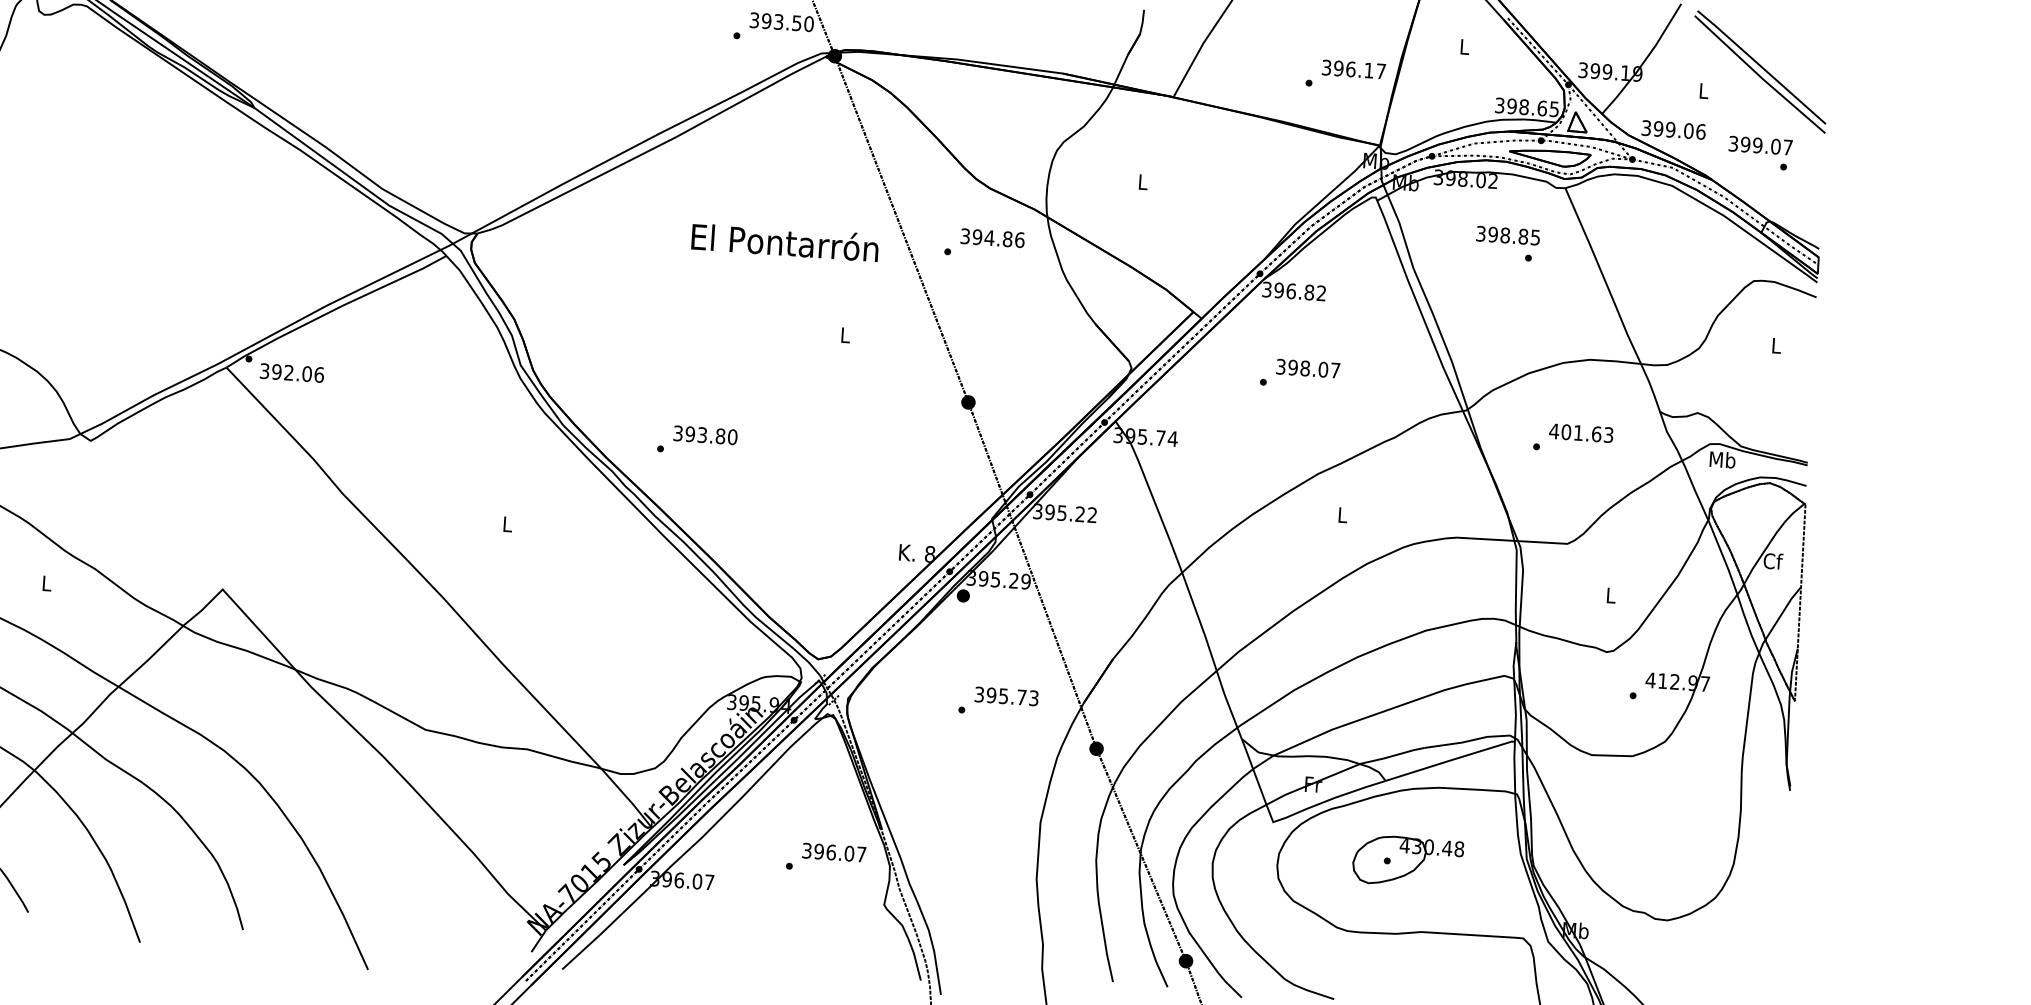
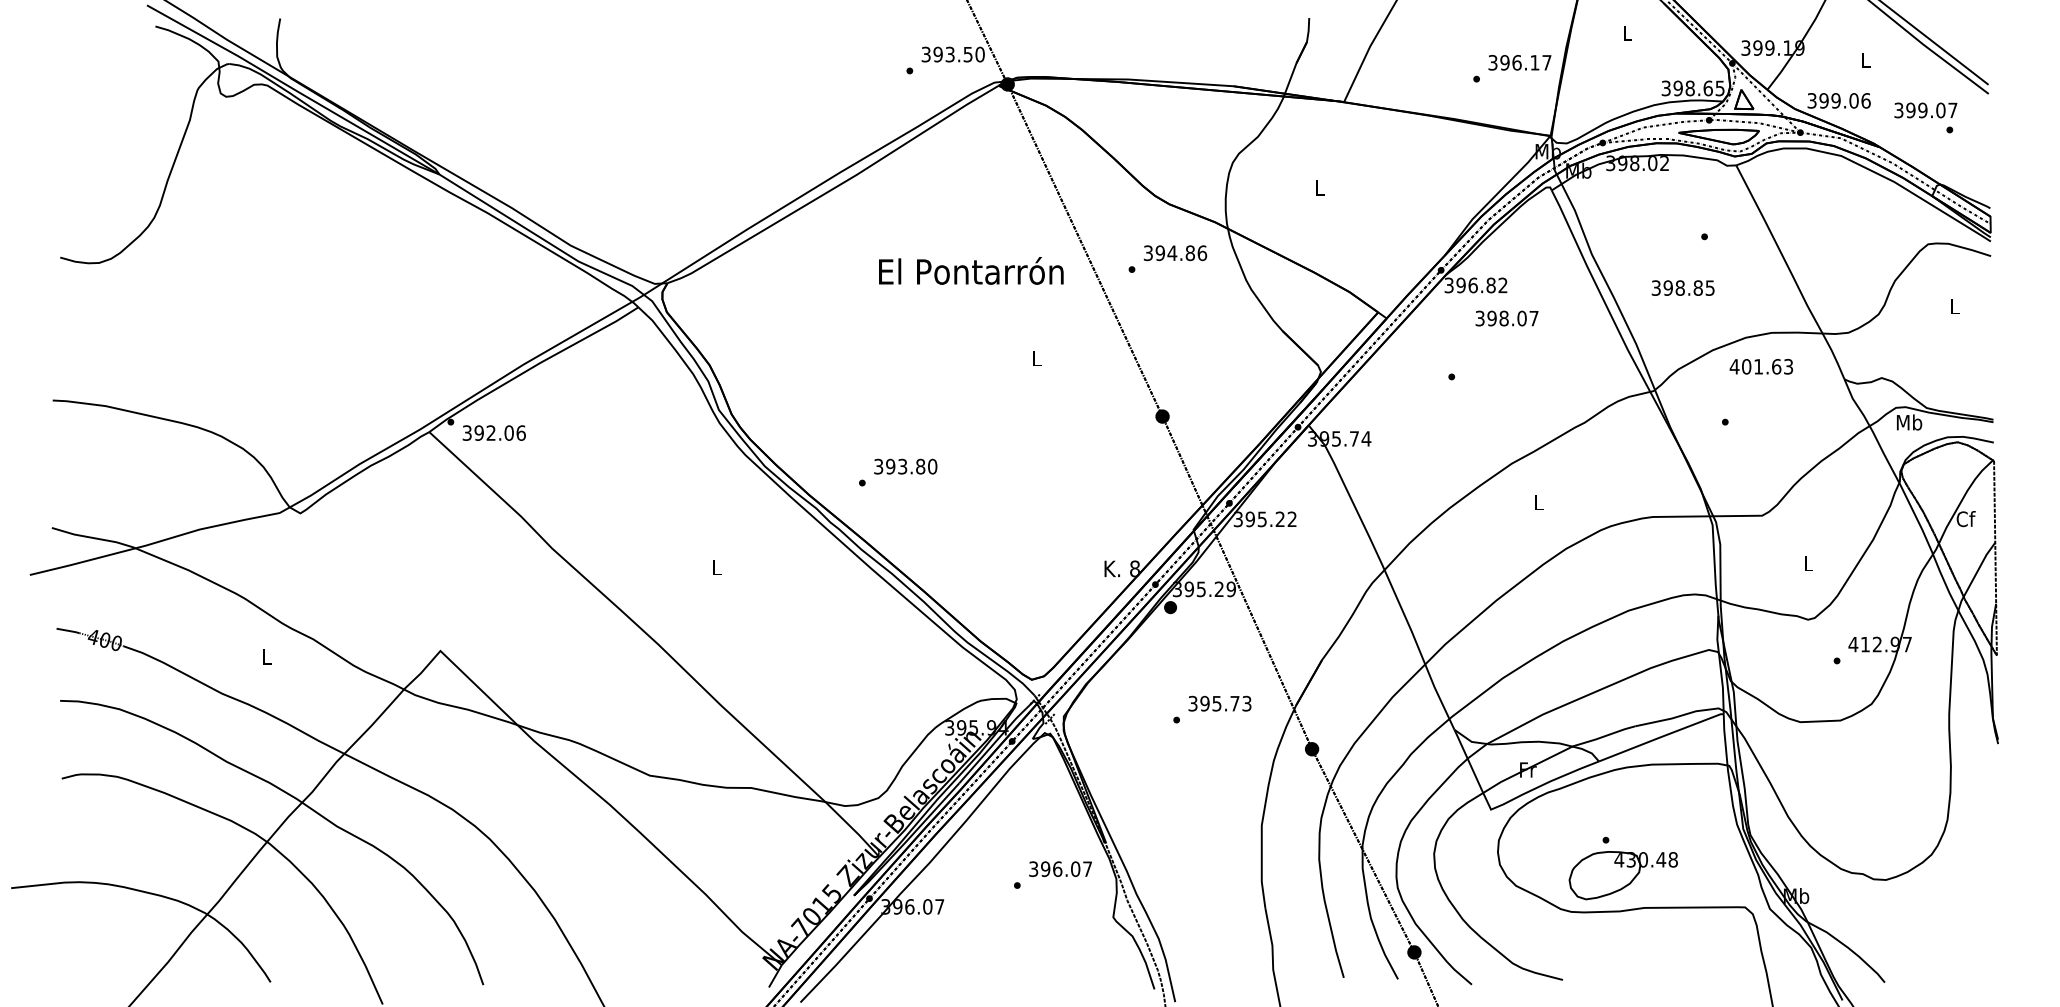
text: (1507, 235) -> (1682, 287), moved
text: (1307, 368) -> (1506, 318), moved
text: (1580, 432) -> (1760, 366), moved
part: (1407, 861) -> (1622, 875), moved

